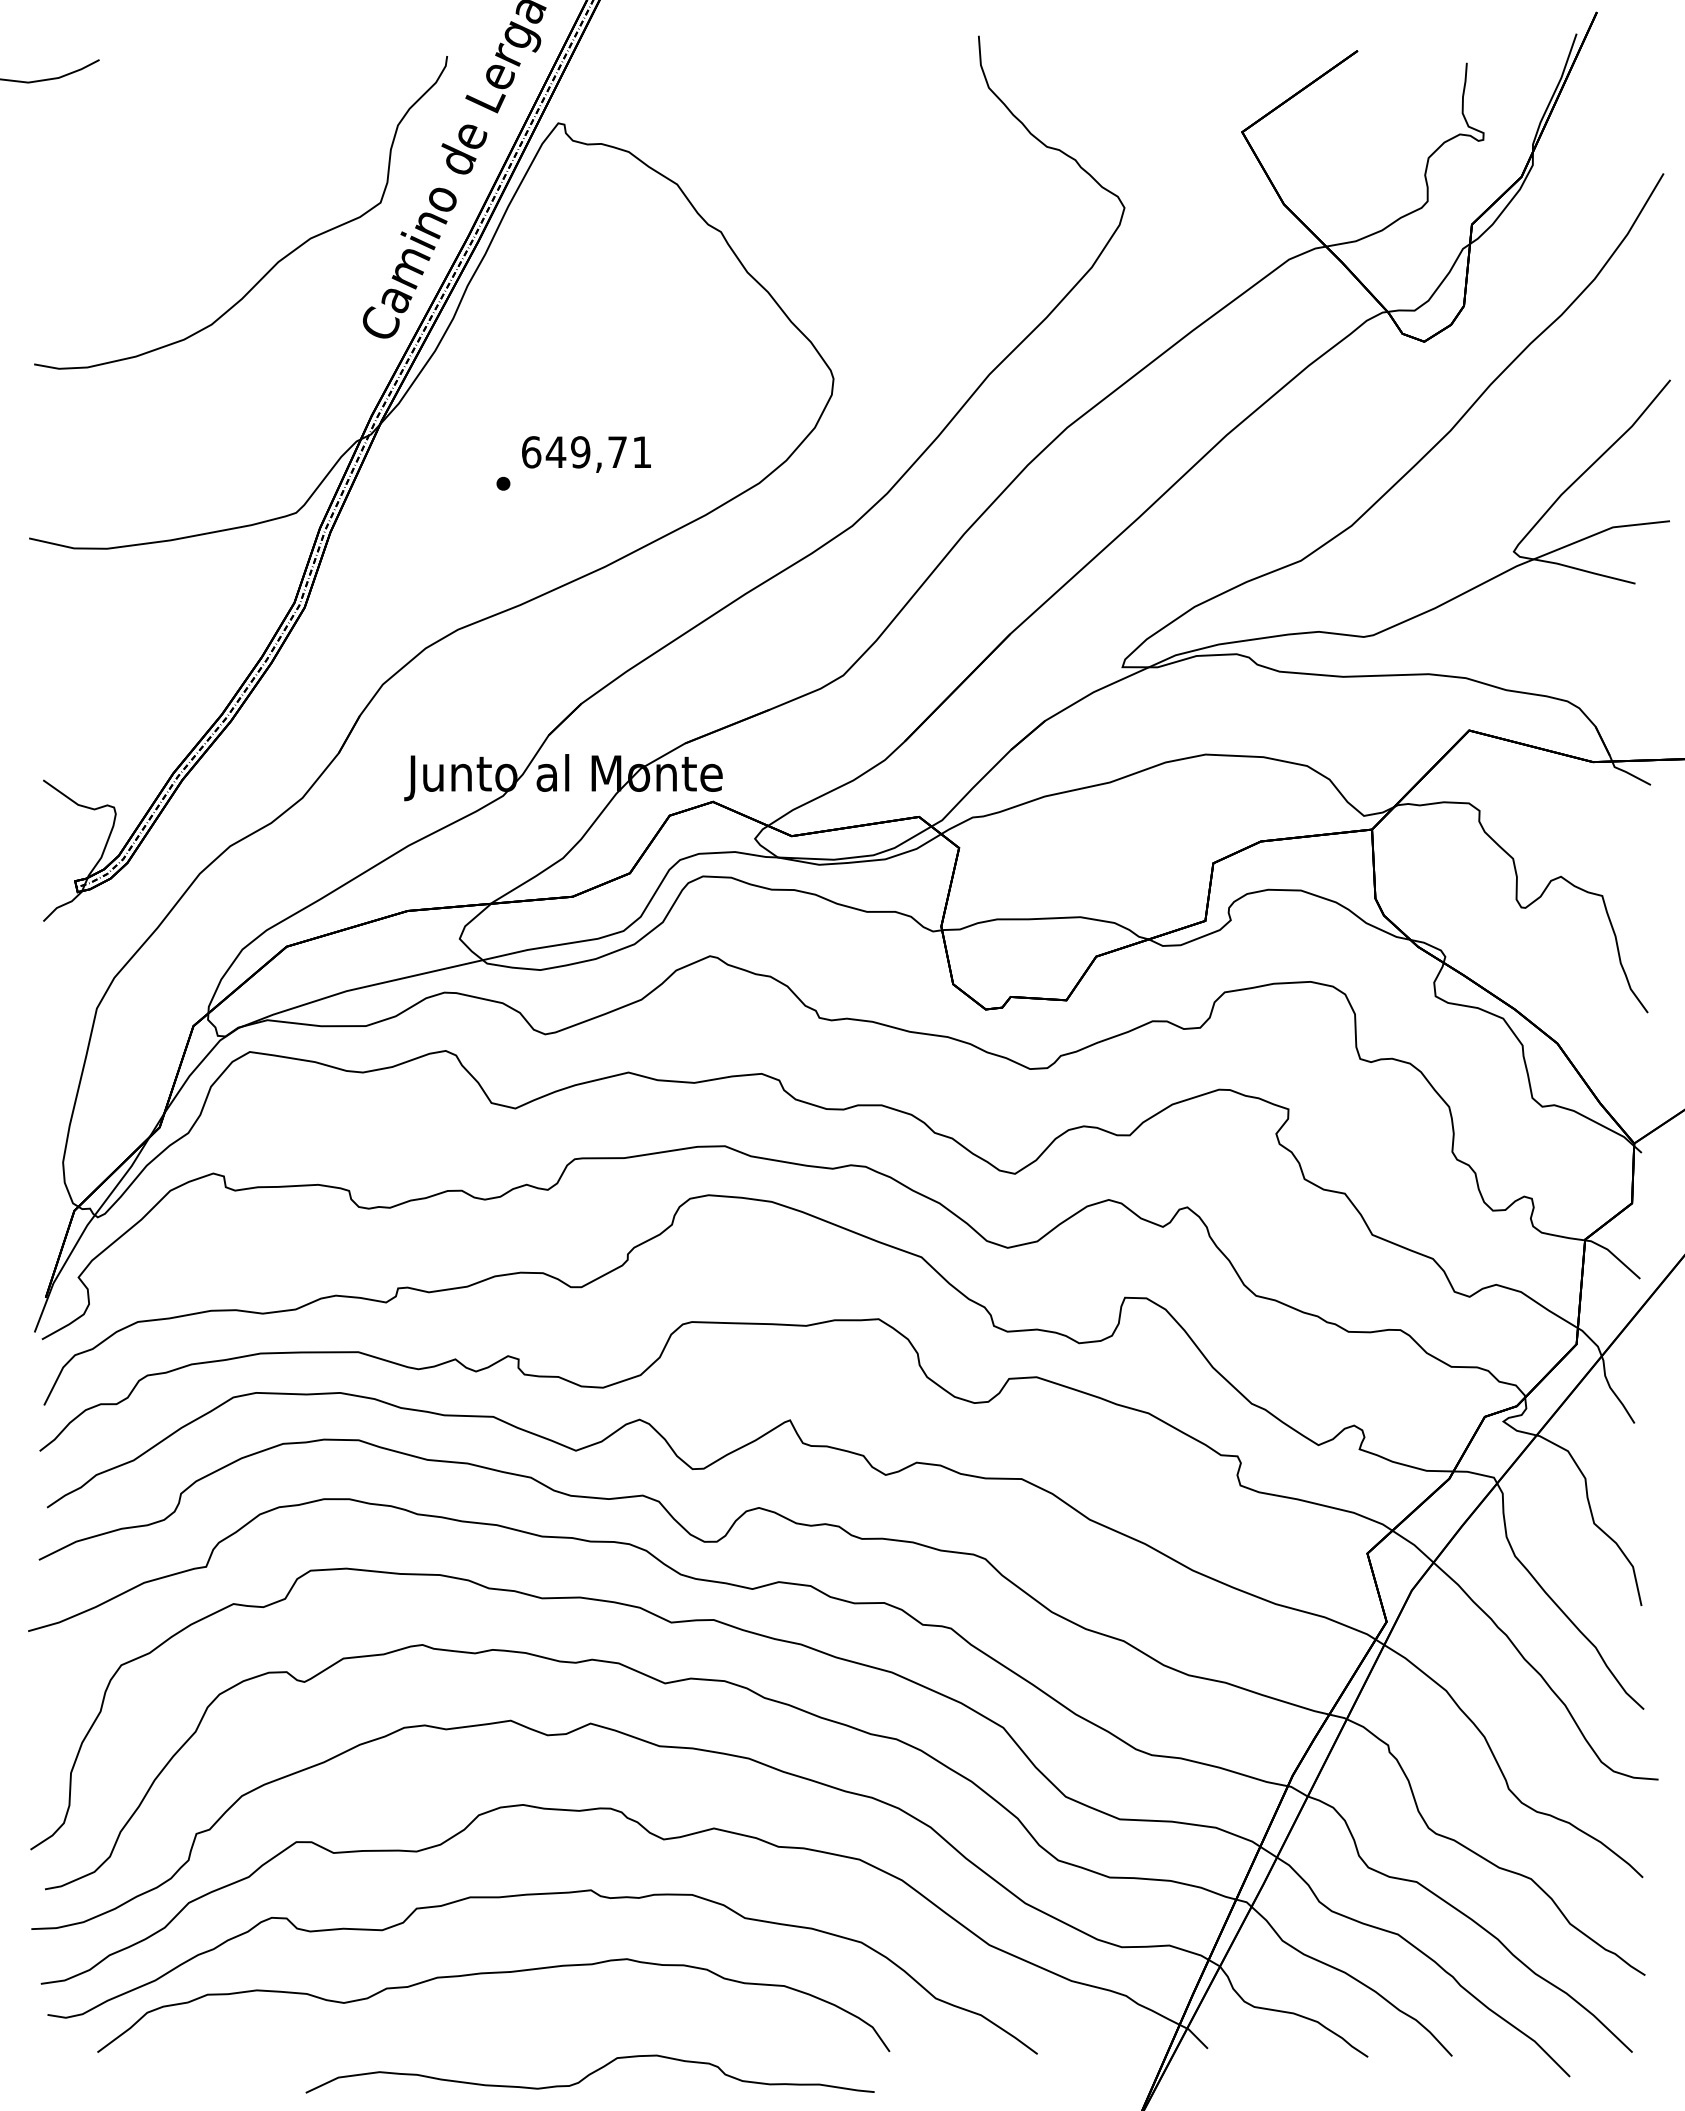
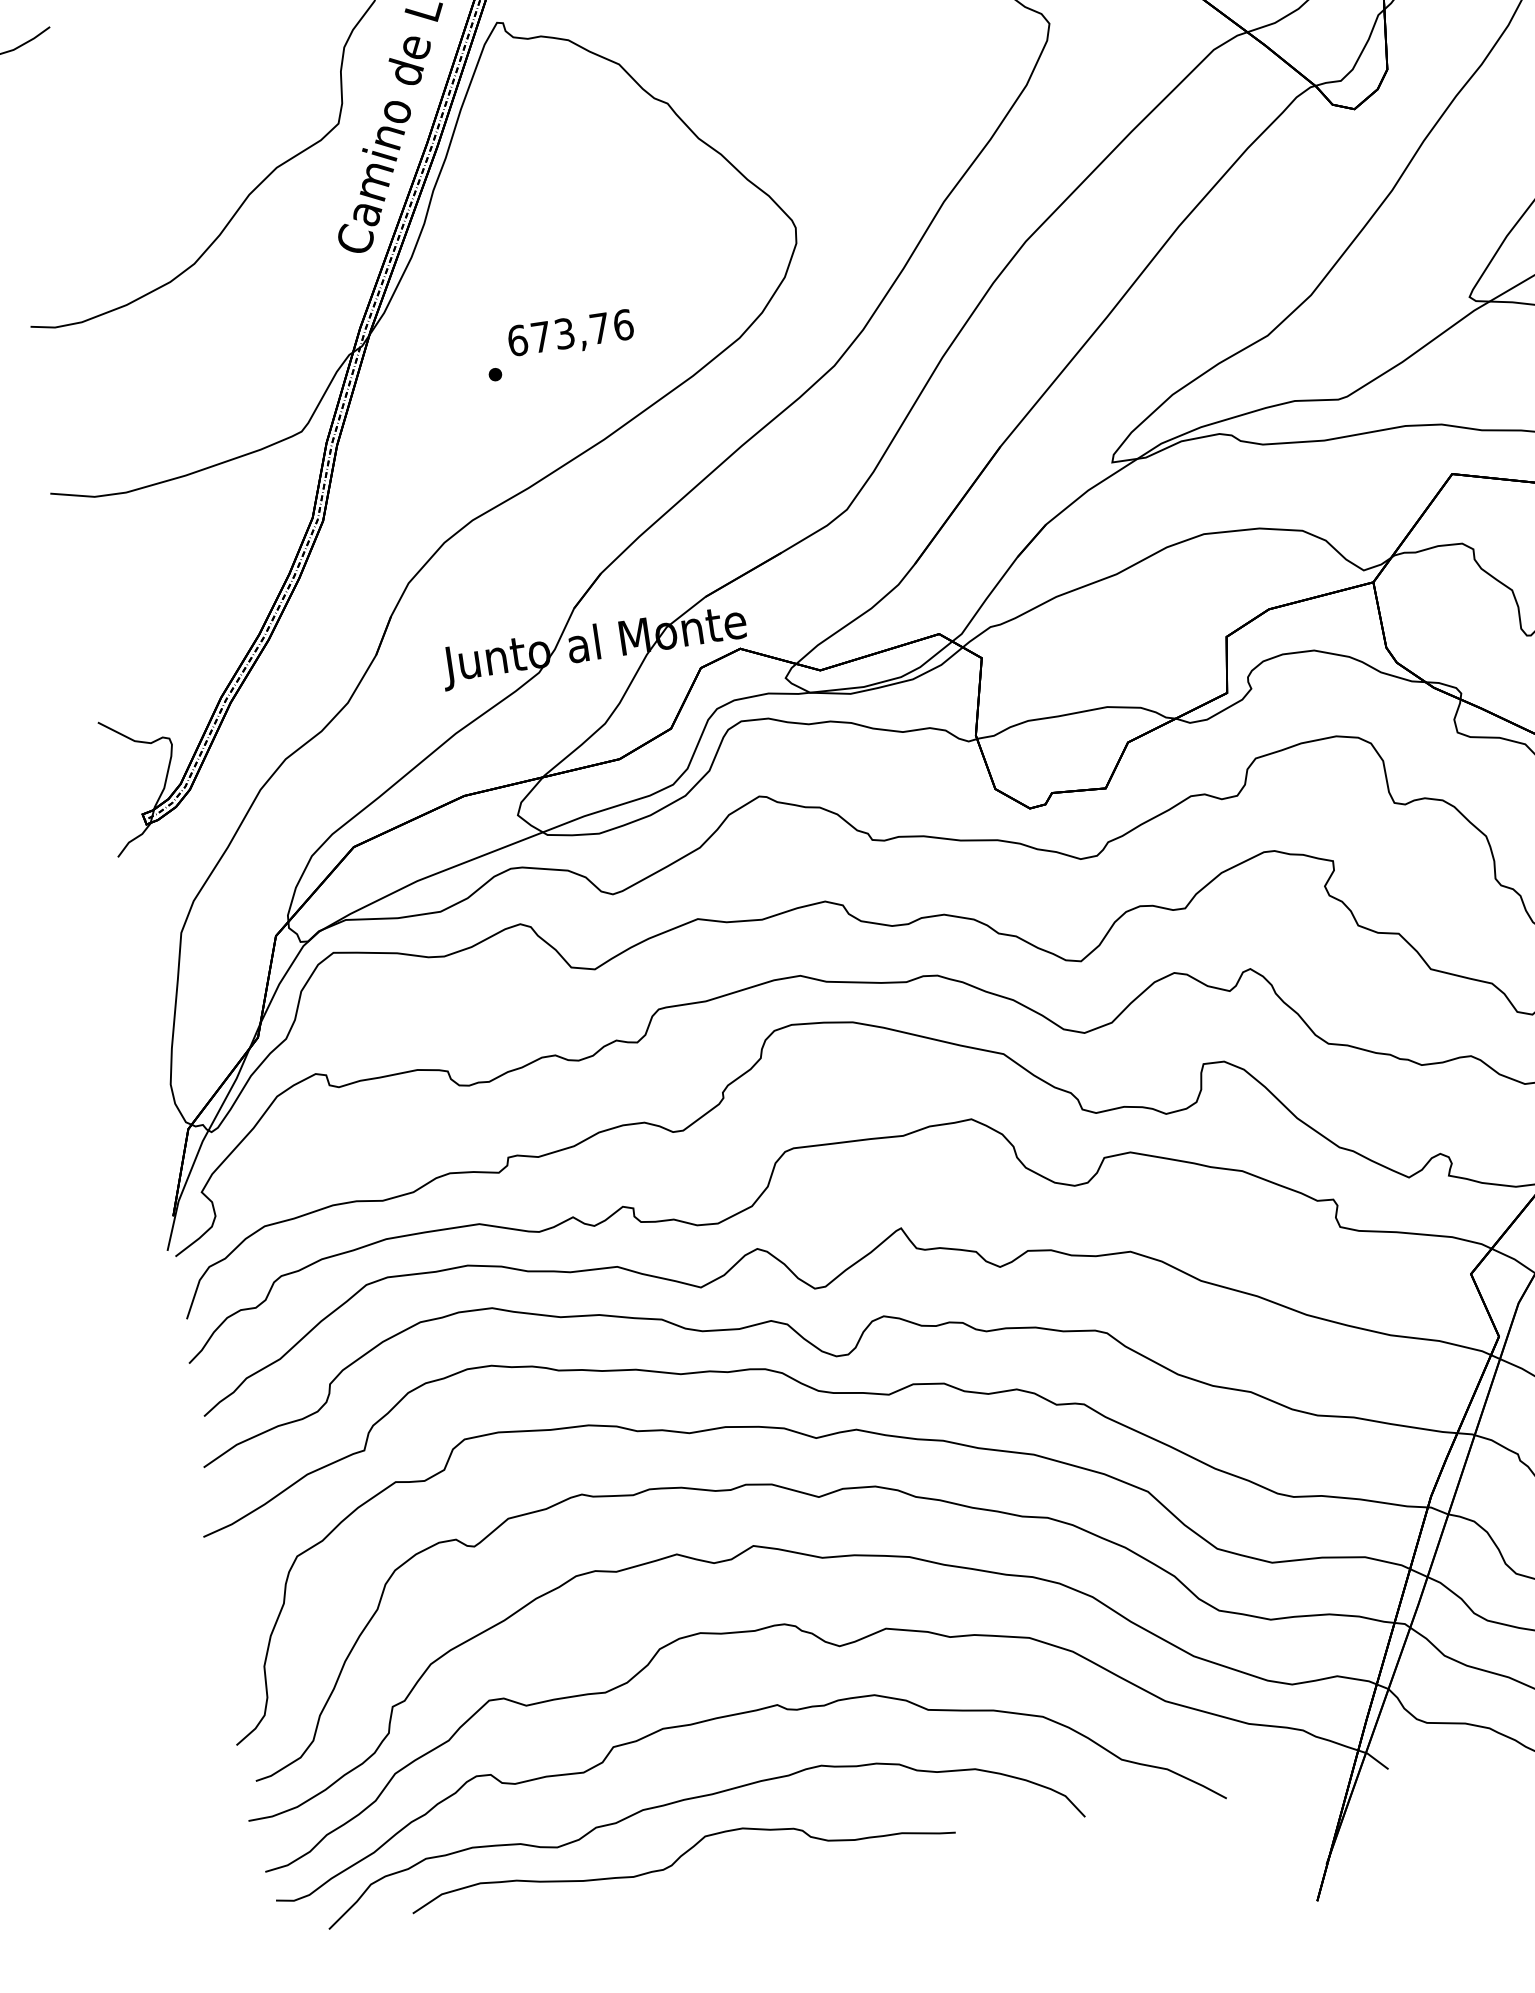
text: (598, 452) -> (581, 331), 649,71 -> 673,76
curve: (589, 2073) -> (680, 1855), moved

